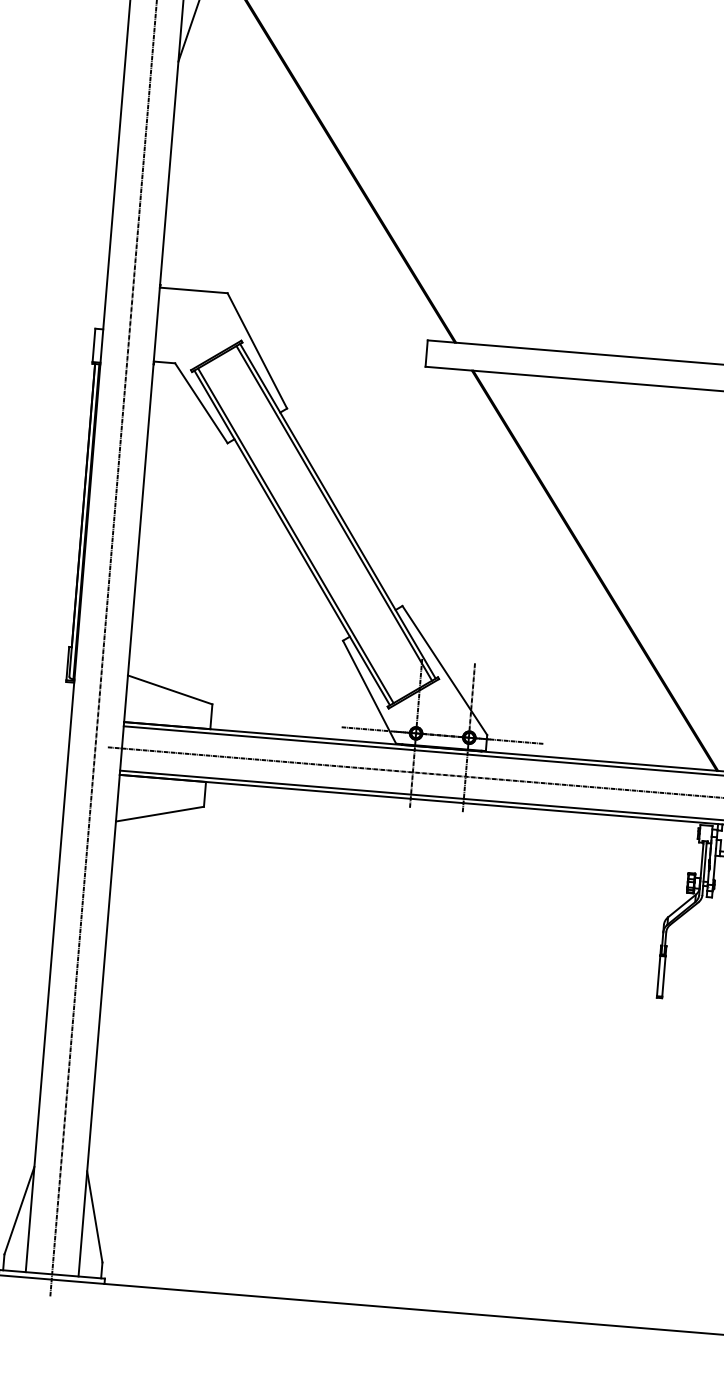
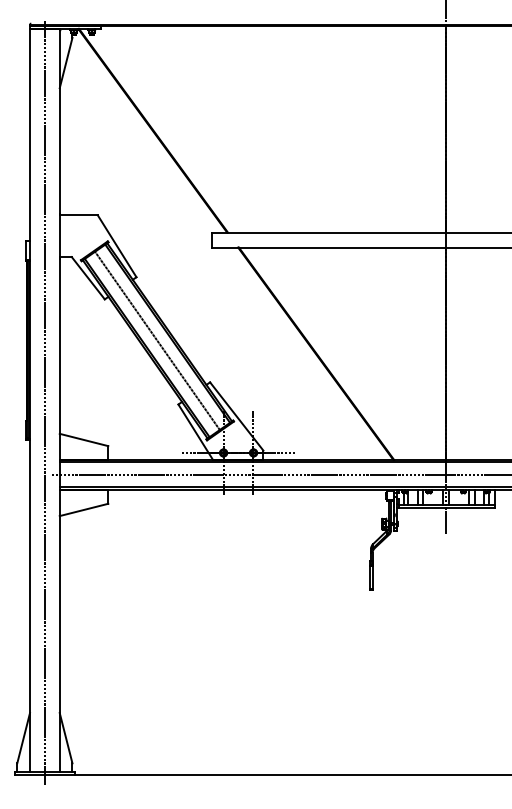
line: (315, 523) -> (157, 340), added

